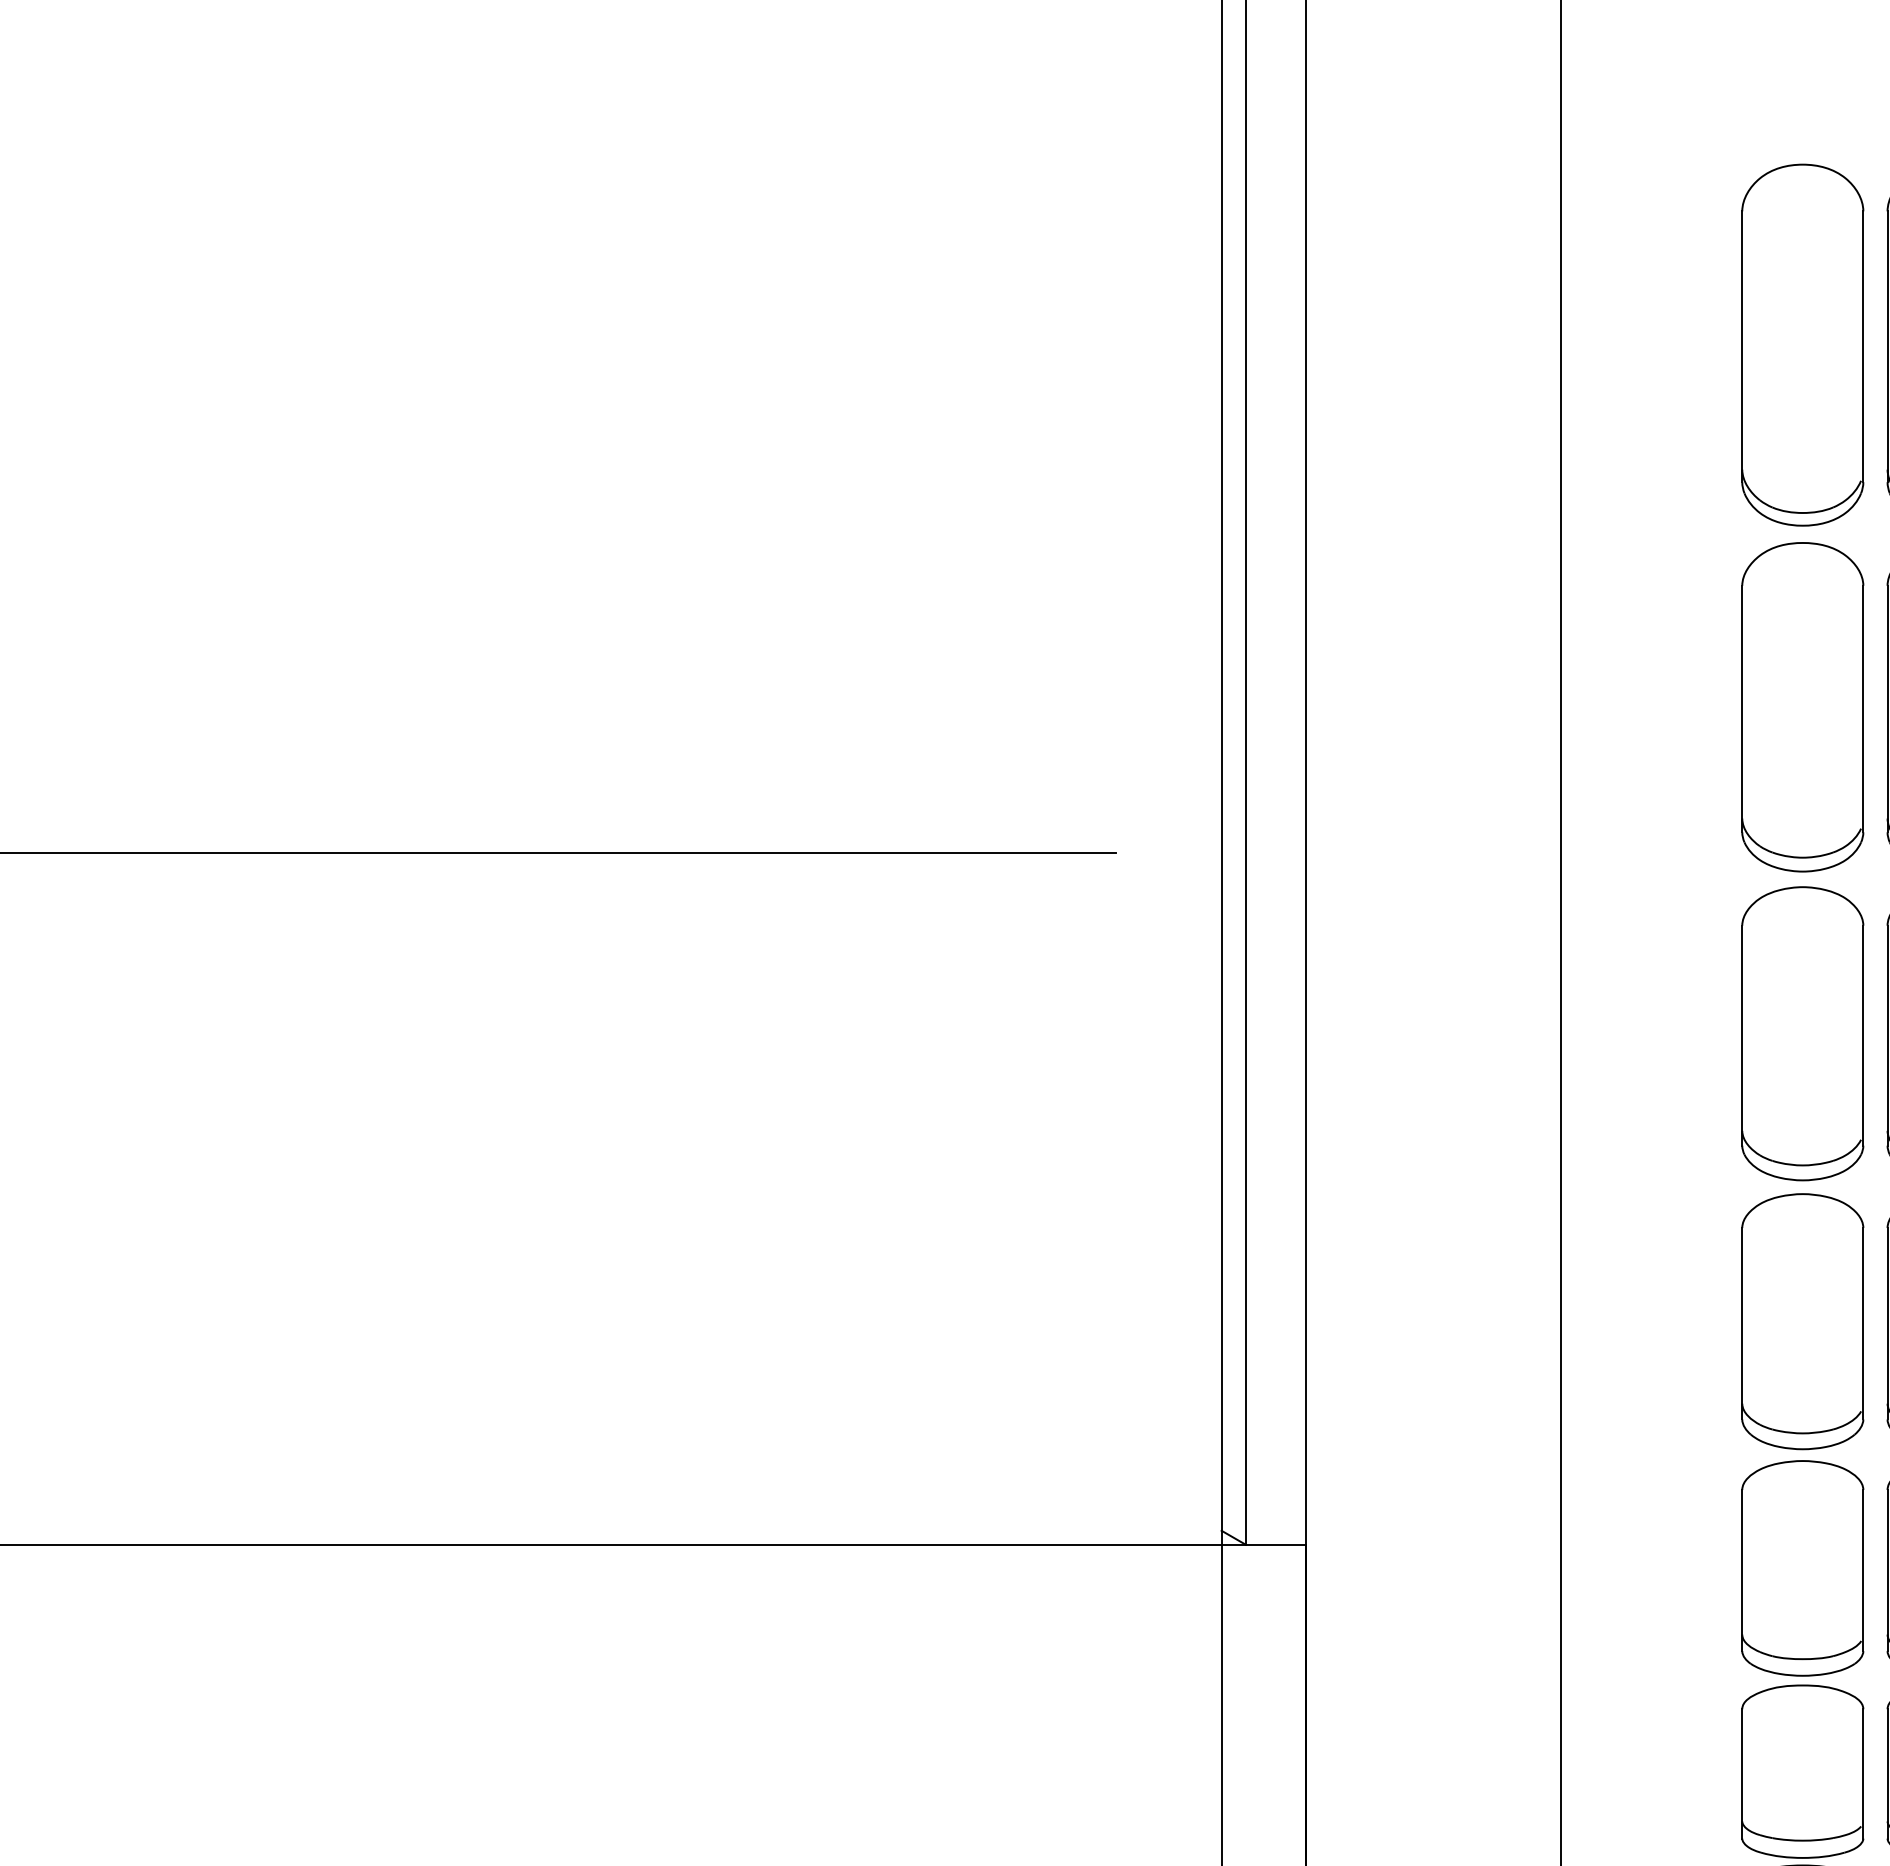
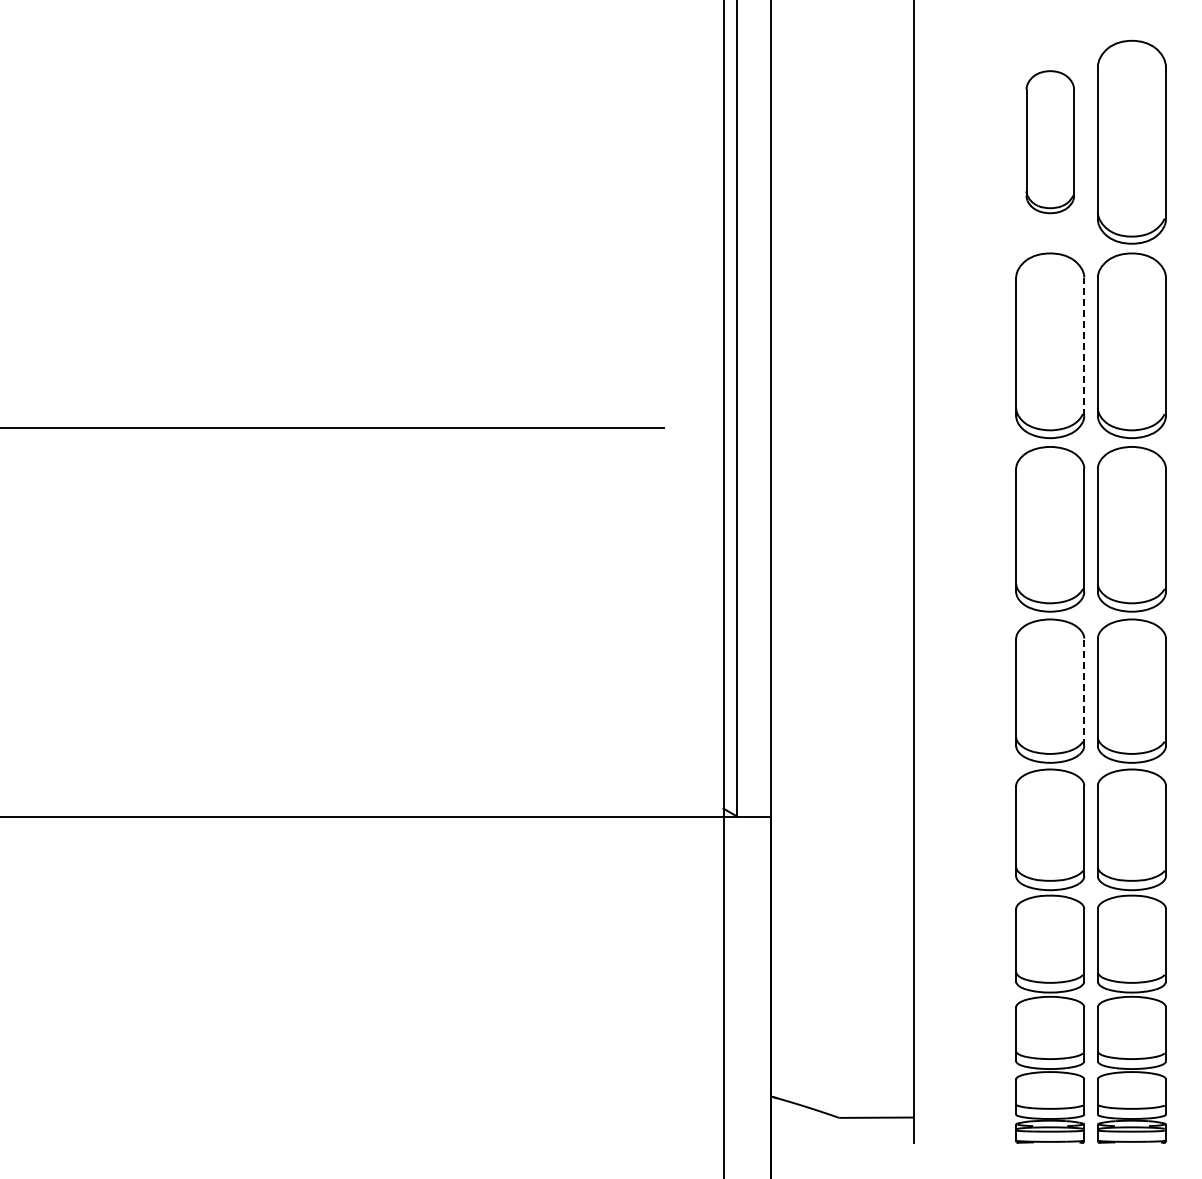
part: (1803, 343) -> (1050, 141), size x0.7
line: (1863, 708) -> (1084, 346), solid -> dashed
line: (1863, 1324) -> (1084, 692), solid -> dashed

